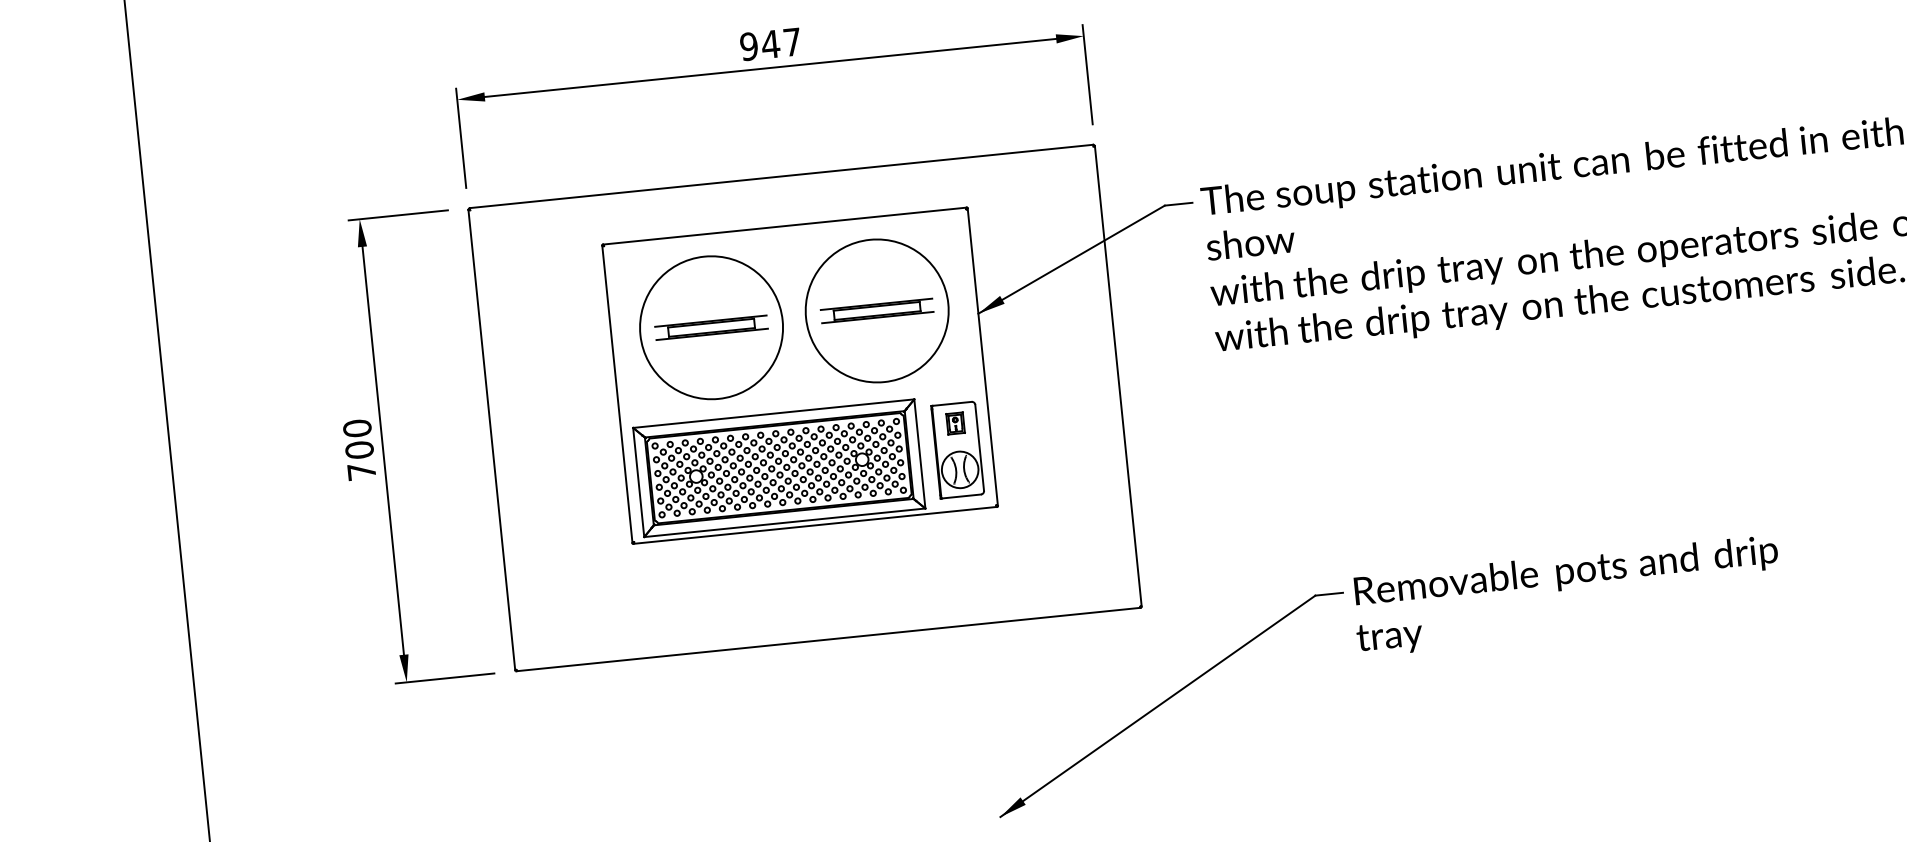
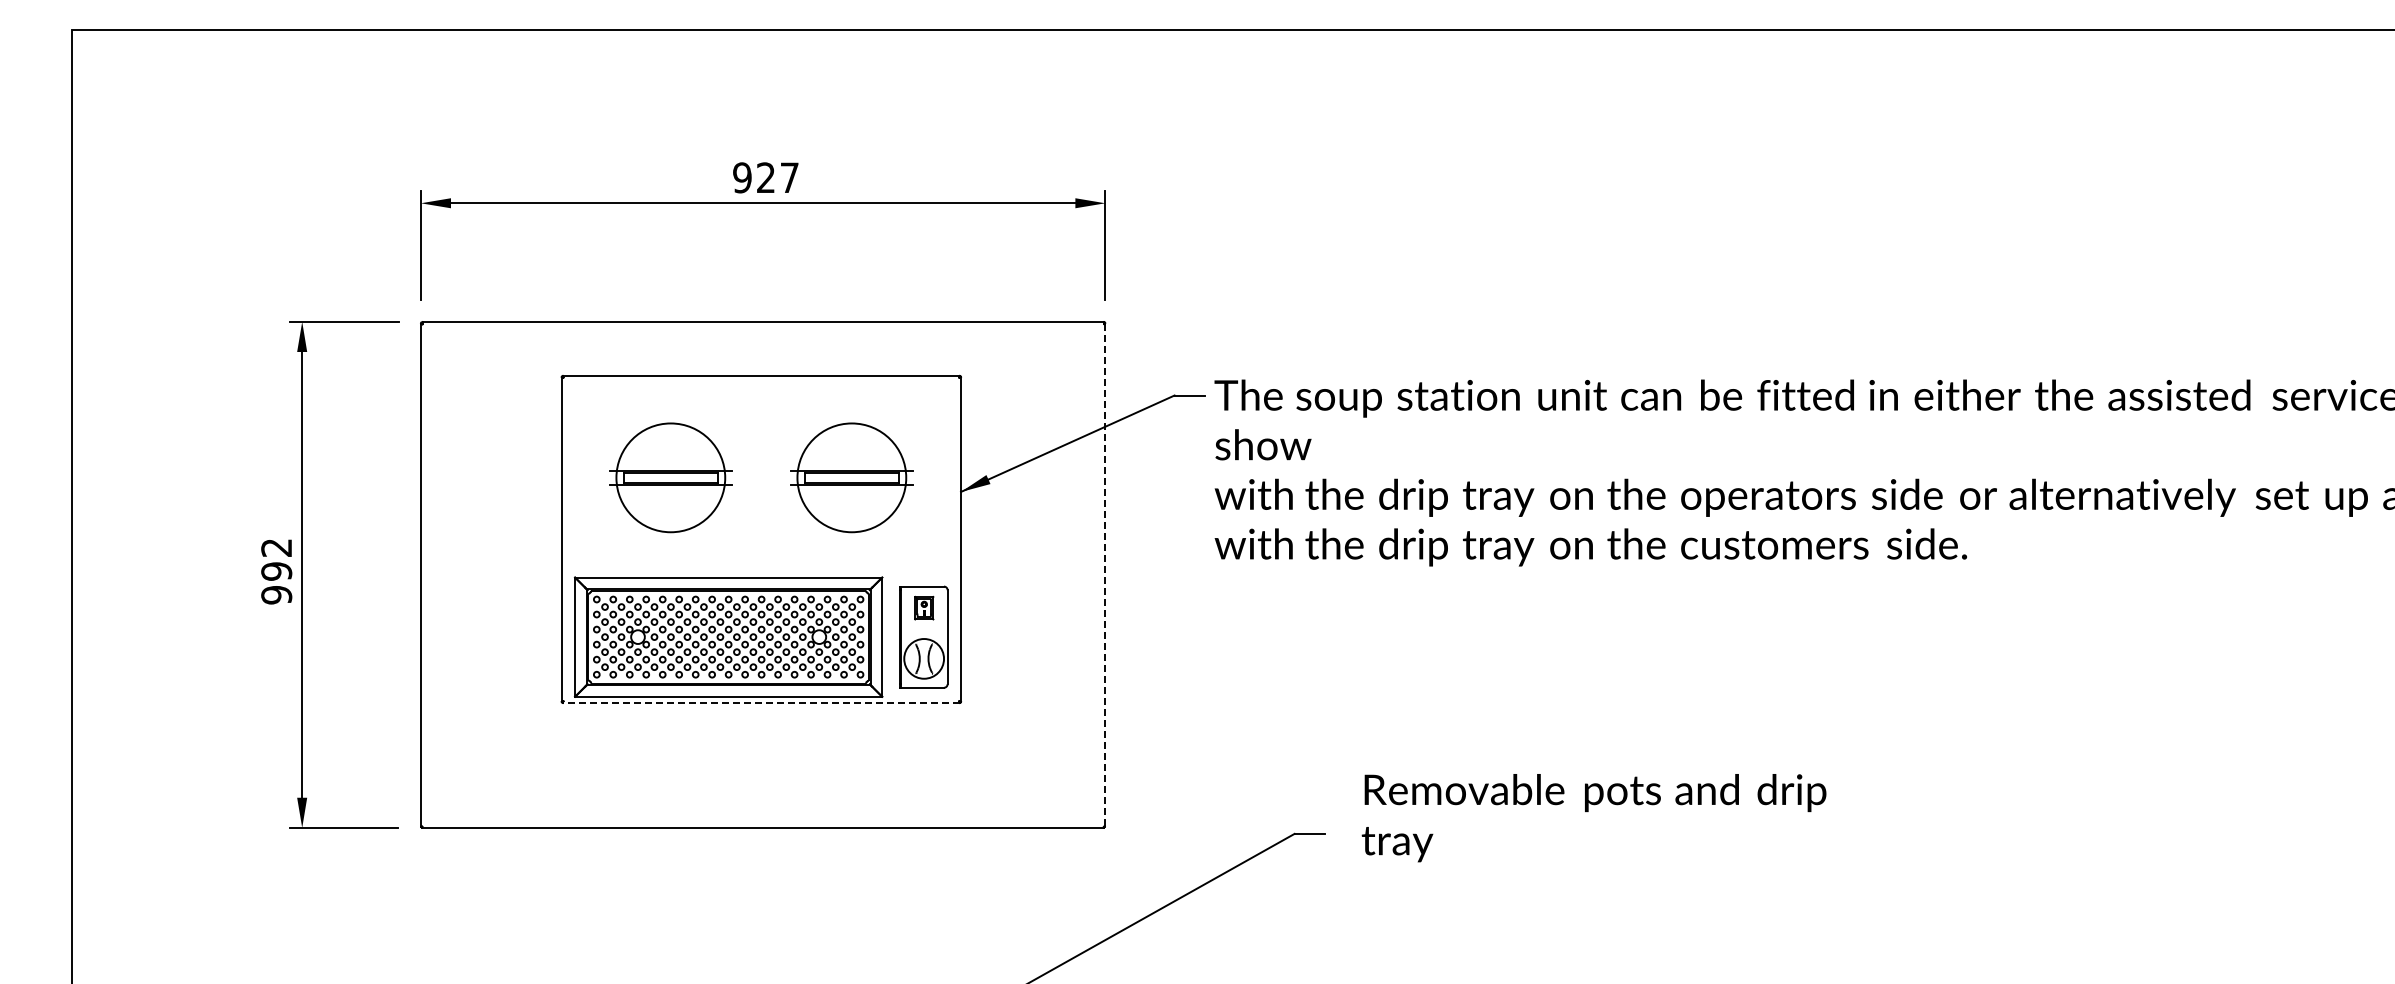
text: (770, 44) -> (765, 177), 947 -> 927
circle: (876, 310) -> (851, 477), size x0.7
circle: (711, 327) -> (670, 477), size x0.7
line: (1118, 376) -> (1105, 575), solid -> dashed
text: (359, 450) -> (276, 571), 700 -> 992
line: (815, 524) -> (761, 702), solid -> dashed
text: (1566, 596) -> (1593, 818), moved

